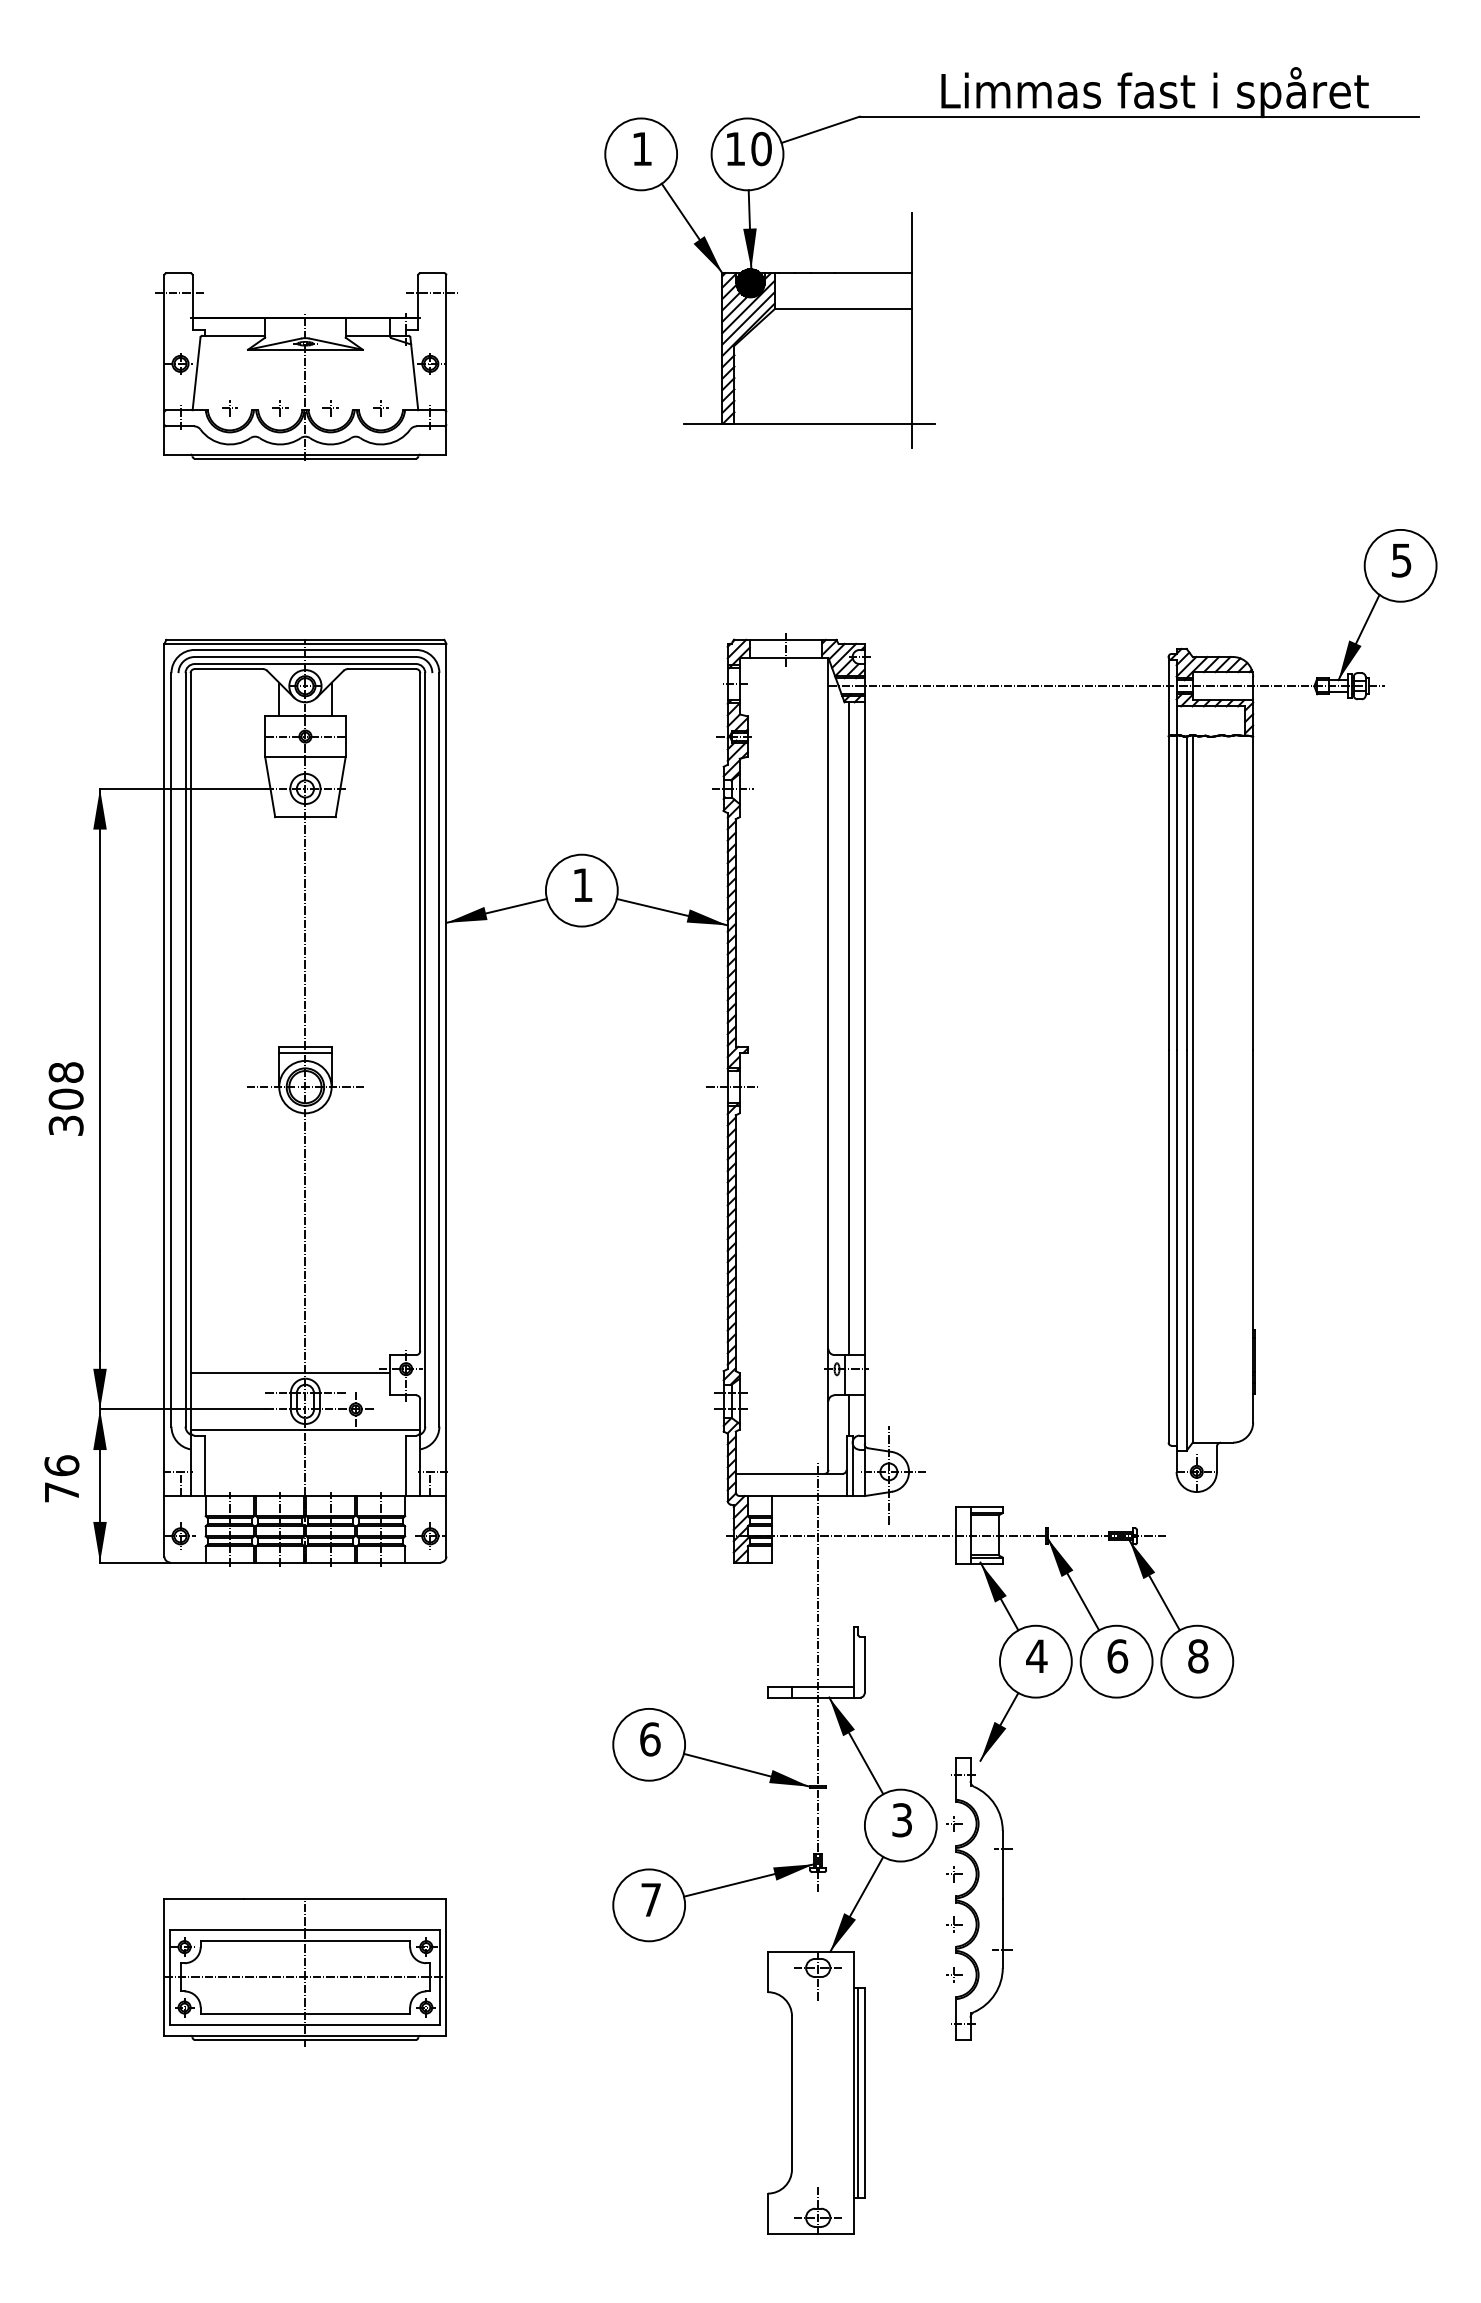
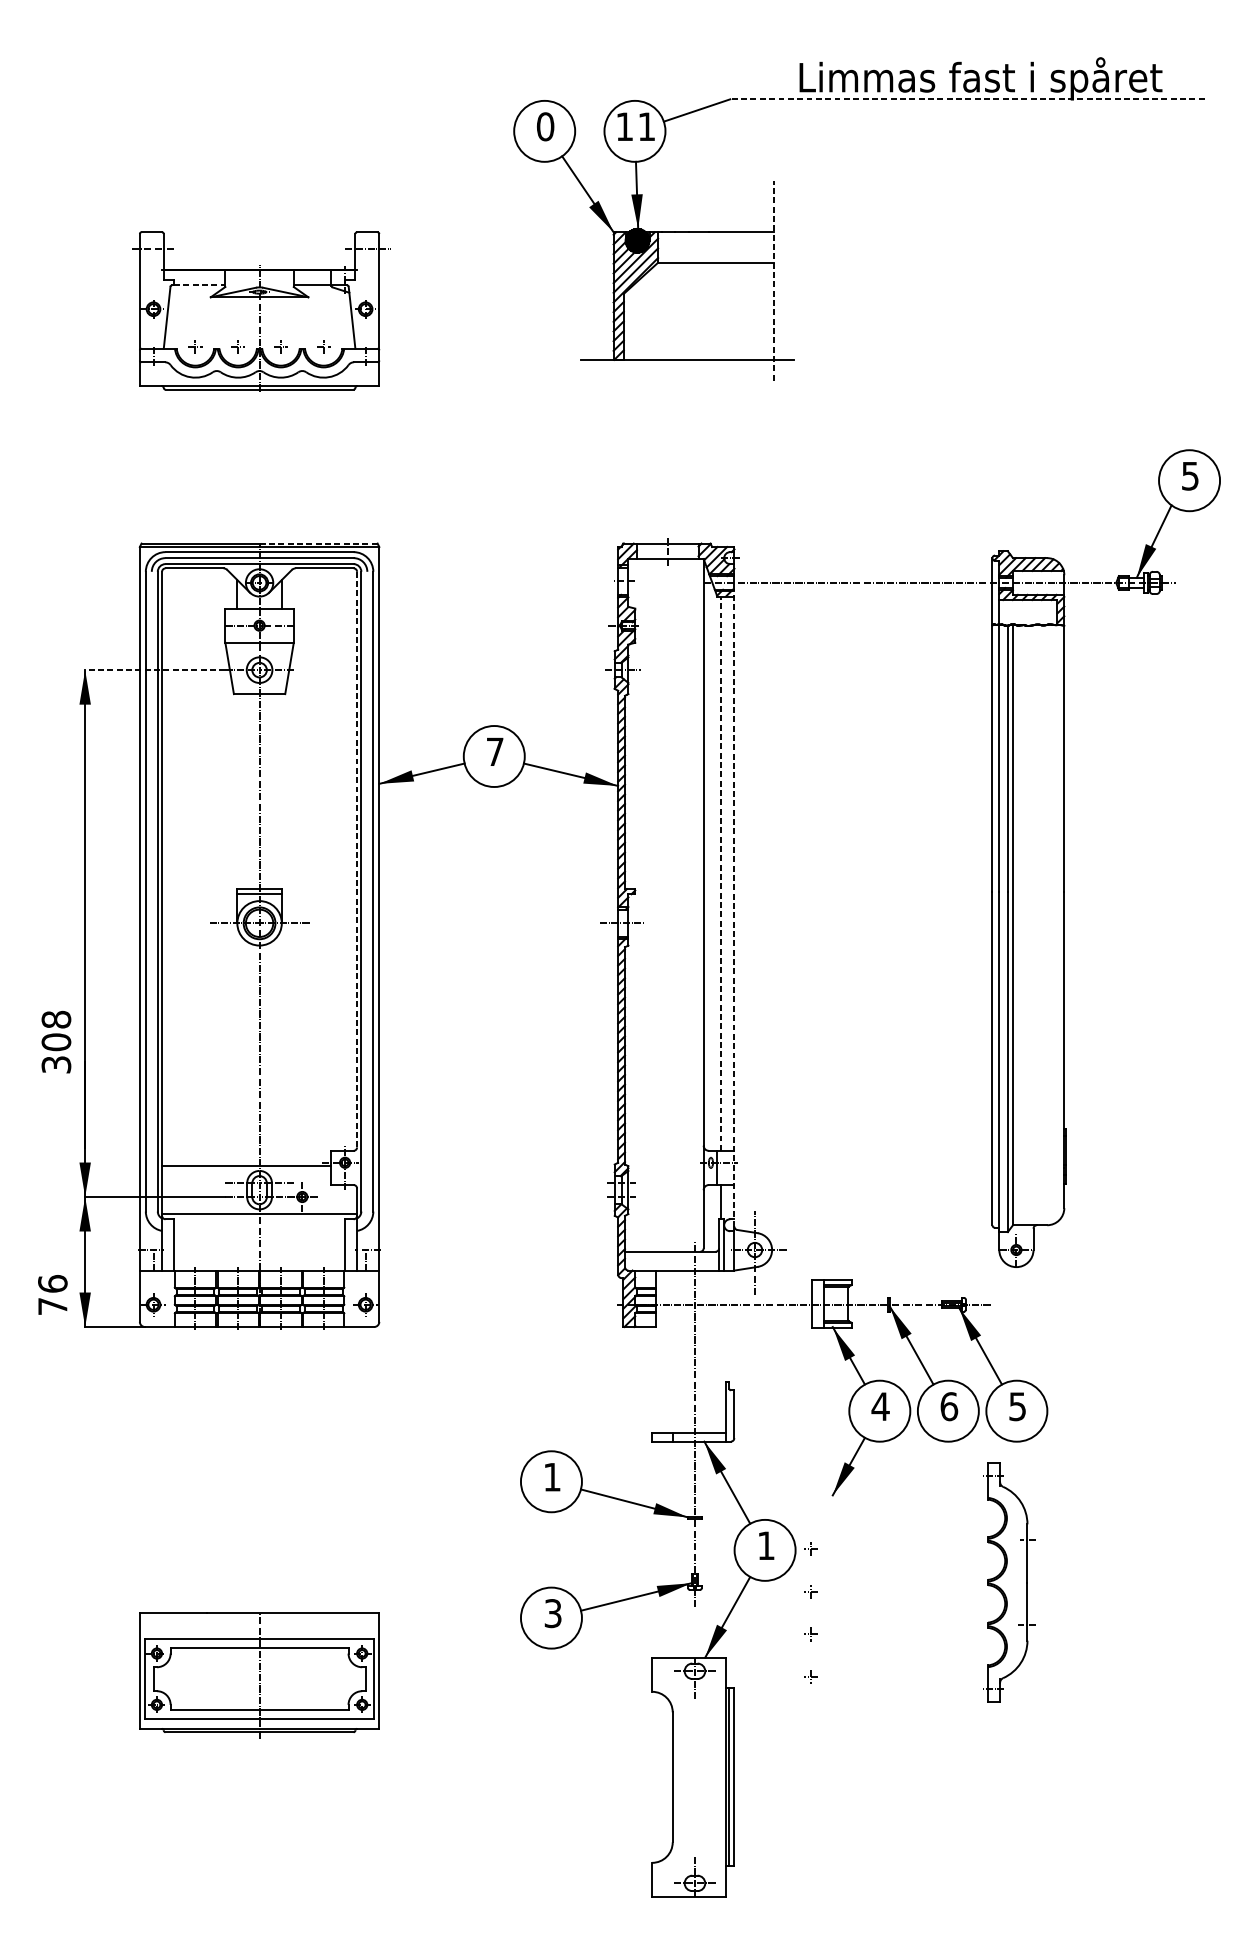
line: (1138, 116) -> (966, 99), solid -> dashed
text: (642, 148) -> (545, 126), 1 -> 0
text: (761, 148) -> (646, 126), 10 -> 11
line: (911, 330) -> (774, 280), solid -> dashed
line: (235, 335) -> (200, 285), solid -> dashed
line: (374, 639) -> (318, 543), solid -> dashed
line: (182, 788) -> (155, 669), solid -> dashed
text: (582, 884) -> (494, 751), 1 -> 7
line: (420, 1012) -> (357, 859), solid -> dashed
line: (848, 1028) -> (720, 873), solid -> dashed
line: (864, 1069) -> (734, 908), solid -> dashed
text: (65, 1098) -> (55, 1041), moved
text: (61, 1478) -> (52, 1294), moved
text: (1198, 1656) -> (1017, 1406), 8 -> 5
text: (650, 1739) -> (552, 1477), 6 -> 1
text: (901, 1820) -> (765, 1546), 3 -> 1
part: (981, 1898) -> (1009, 1581), moved
text: (650, 1899) -> (552, 1613), 7 -> 3
line: (305, 1977) -> (259, 1679), removed

